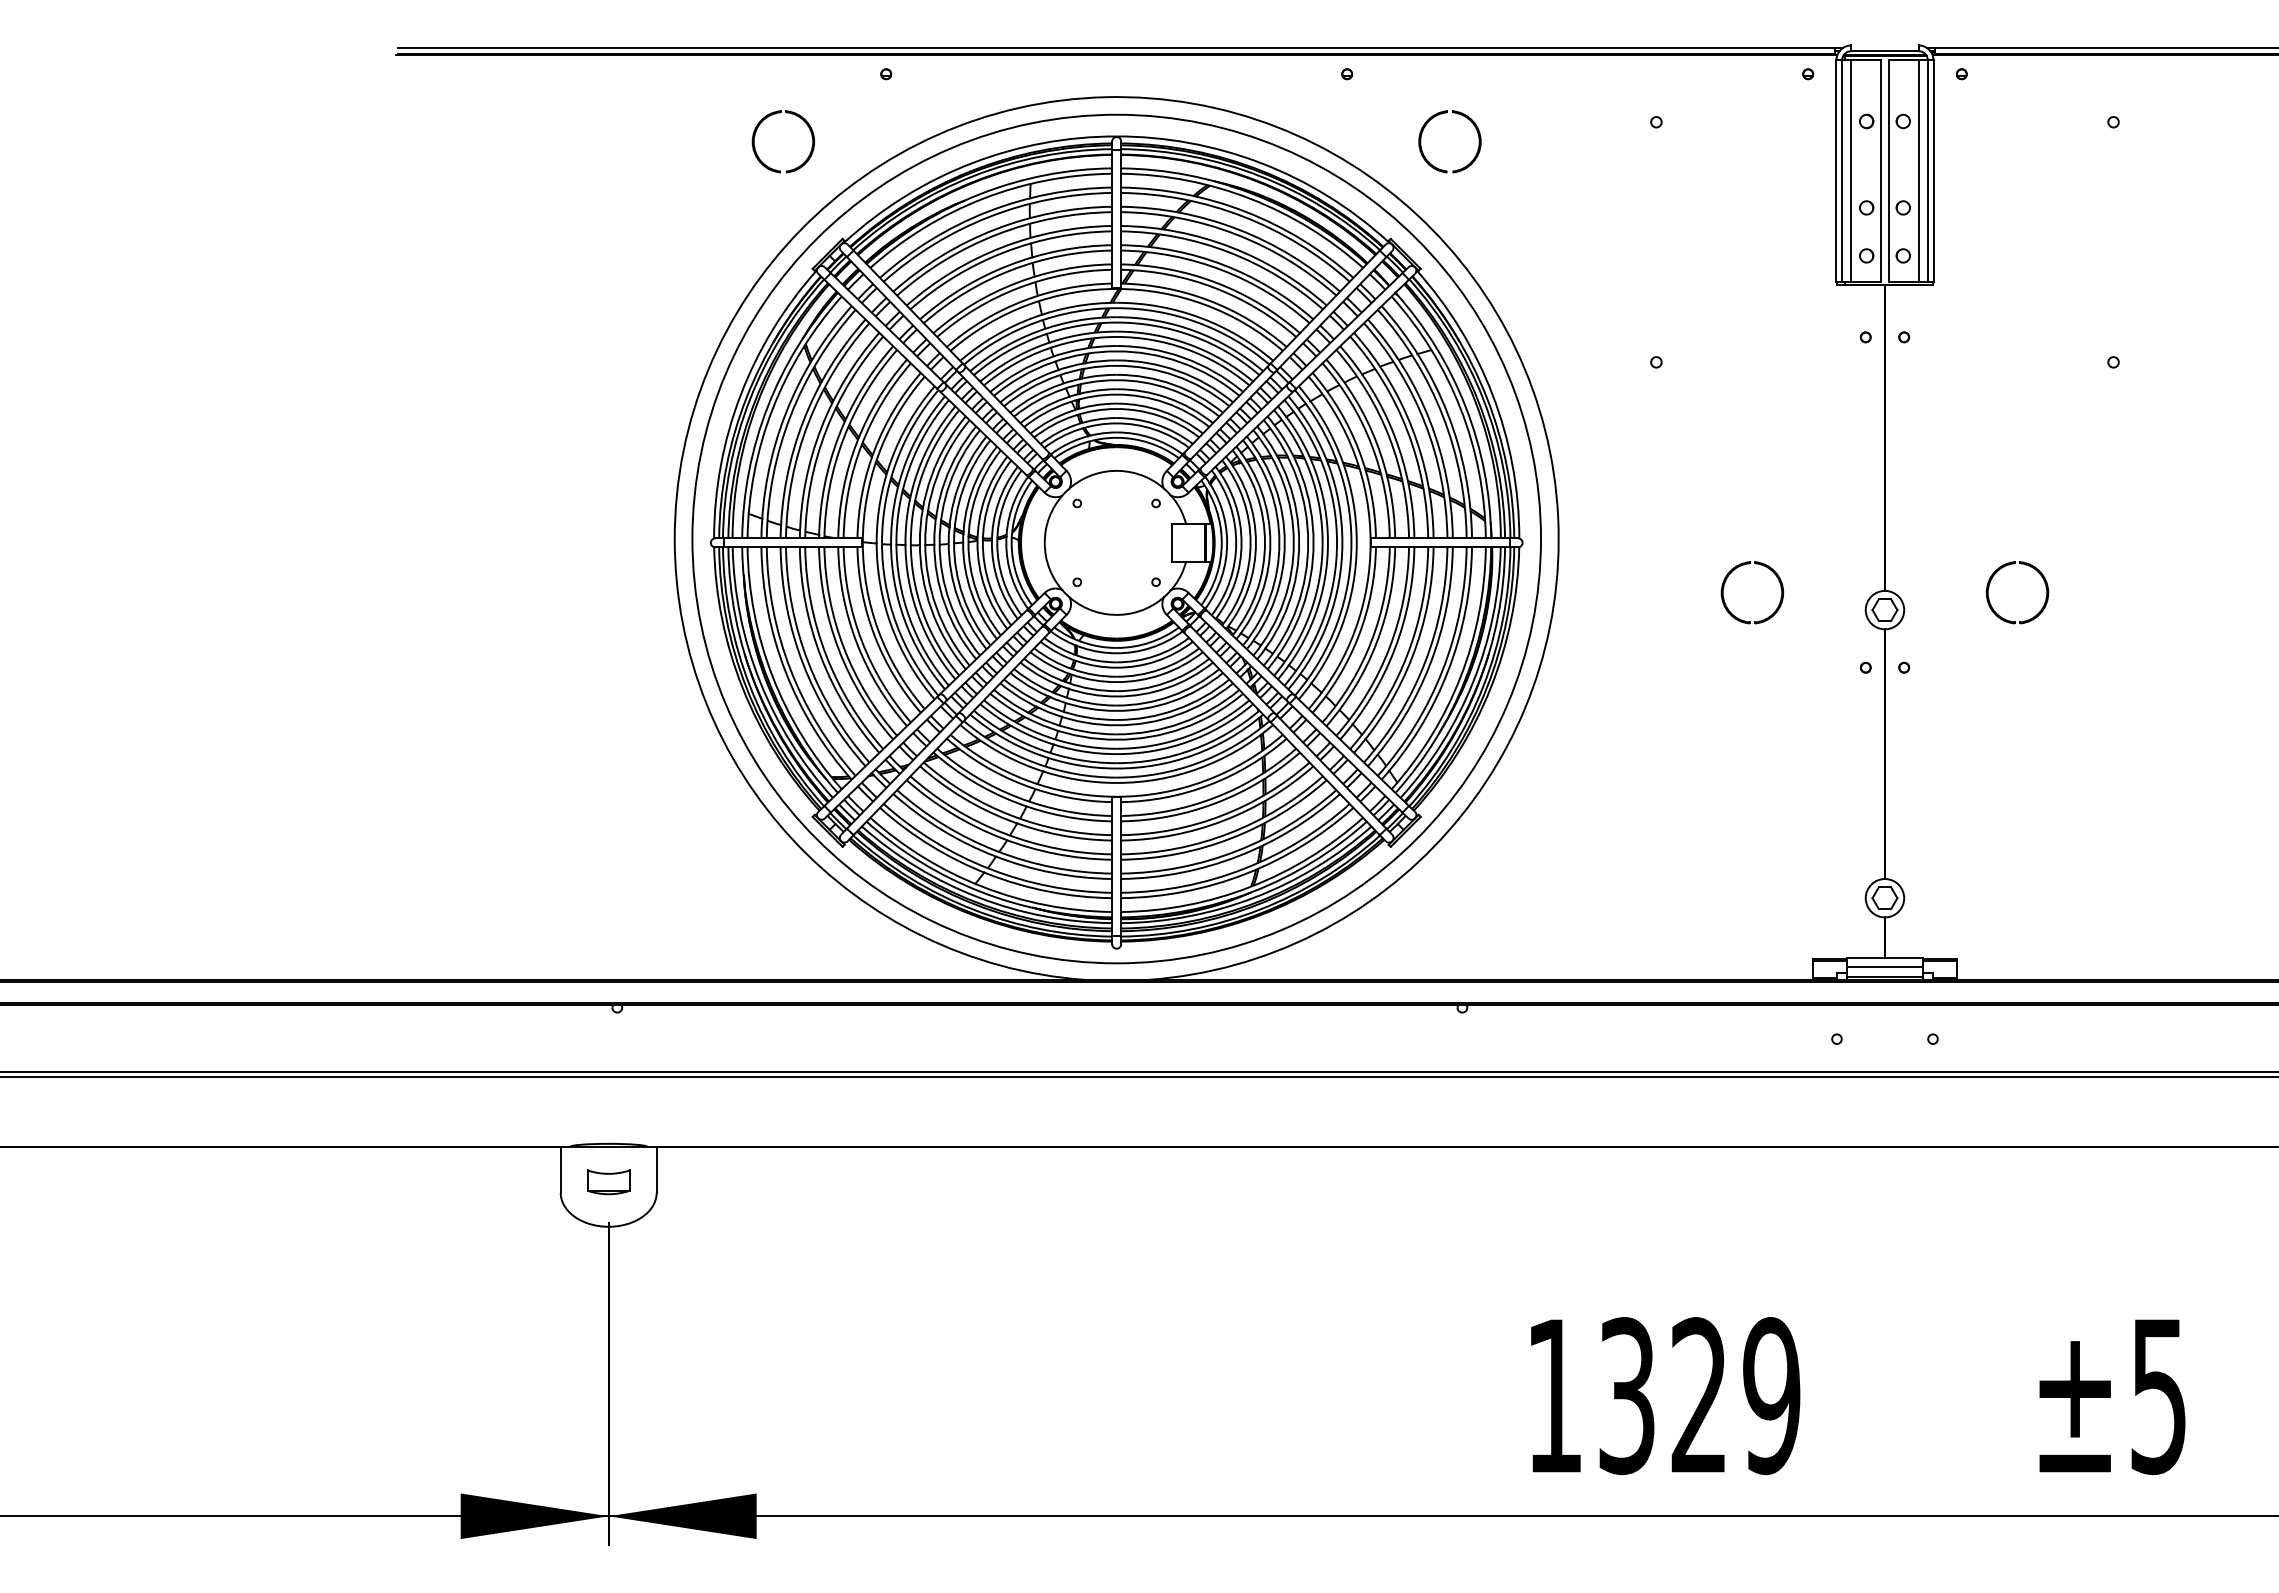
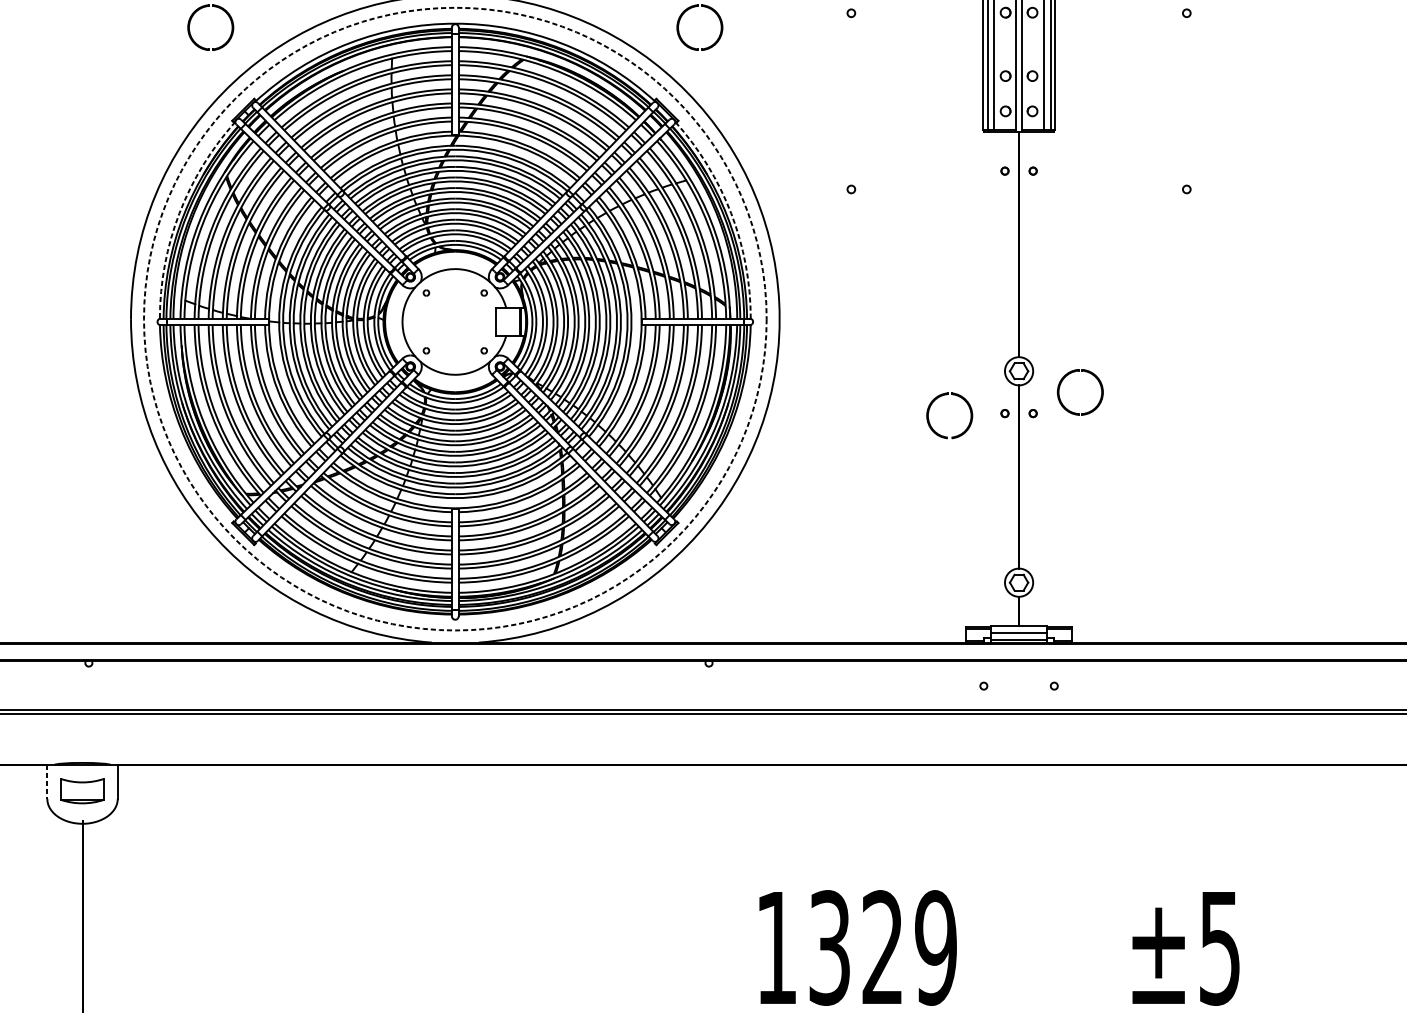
arc: (740, 394) -> (179, 213), solid -> dashed
arc: (1492, 394) -> (731, 213), solid -> dashed
circle: (1116, 538) -> (455, 318), solid -> dashed
part: (1749, 564) -> (947, 395), moved
part: (2014, 564) -> (1078, 371), moved
line: (560, 1170) -> (47, 782), solid -> dashed
part: (608, 1182) -> (82, 791), size x1.4

